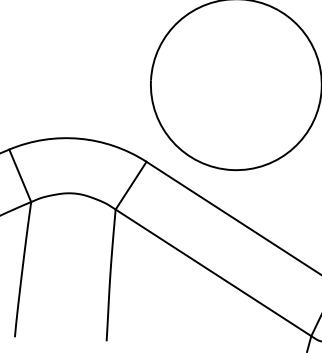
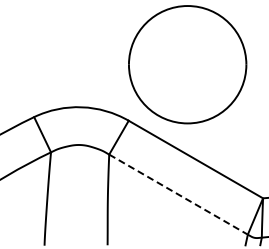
line: (213, 272) -> (178, 194), solid -> dashed

